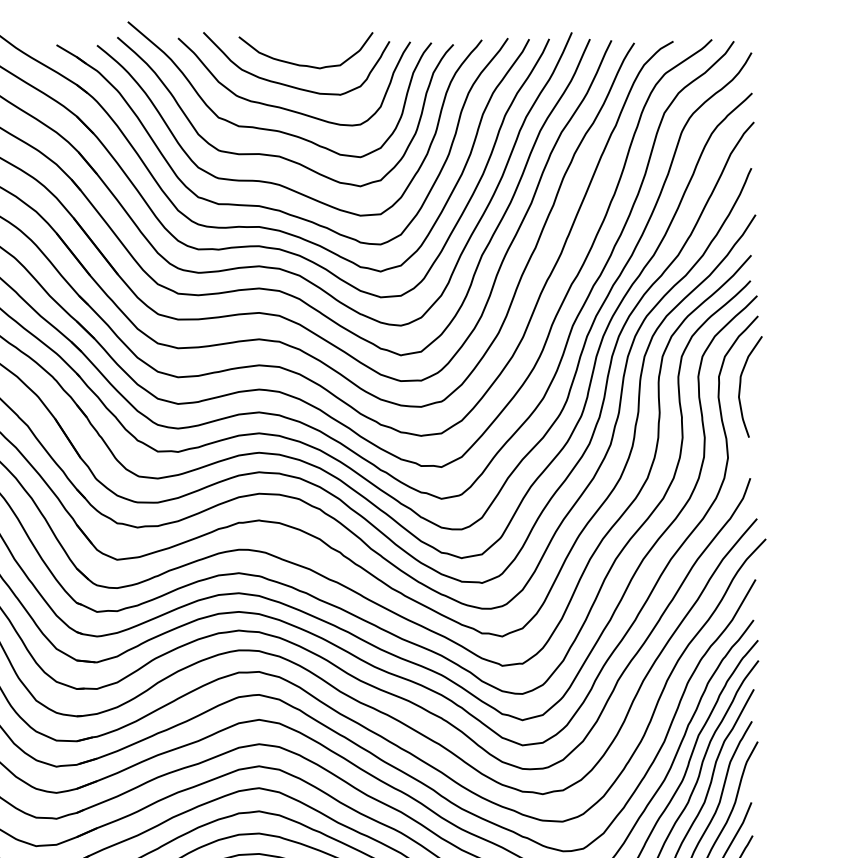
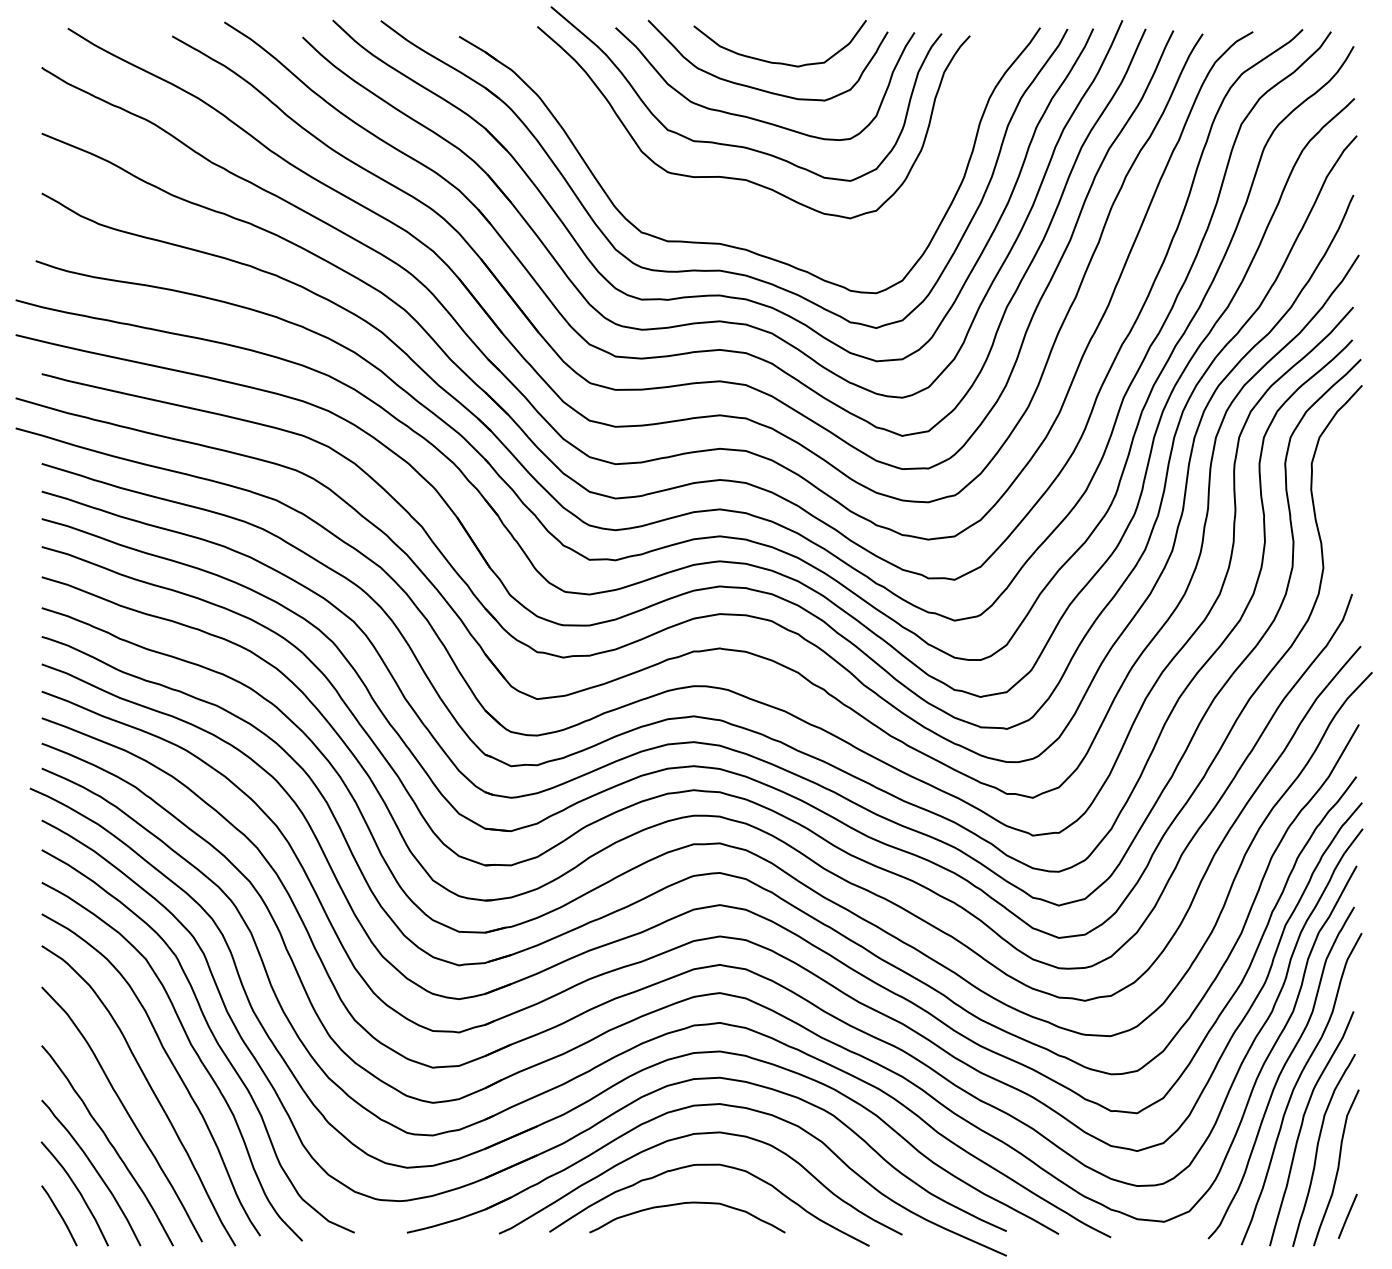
curve: (276, 183) -> (742, 214), removed
curve: (740, 386) -> (1339, 476), removed

